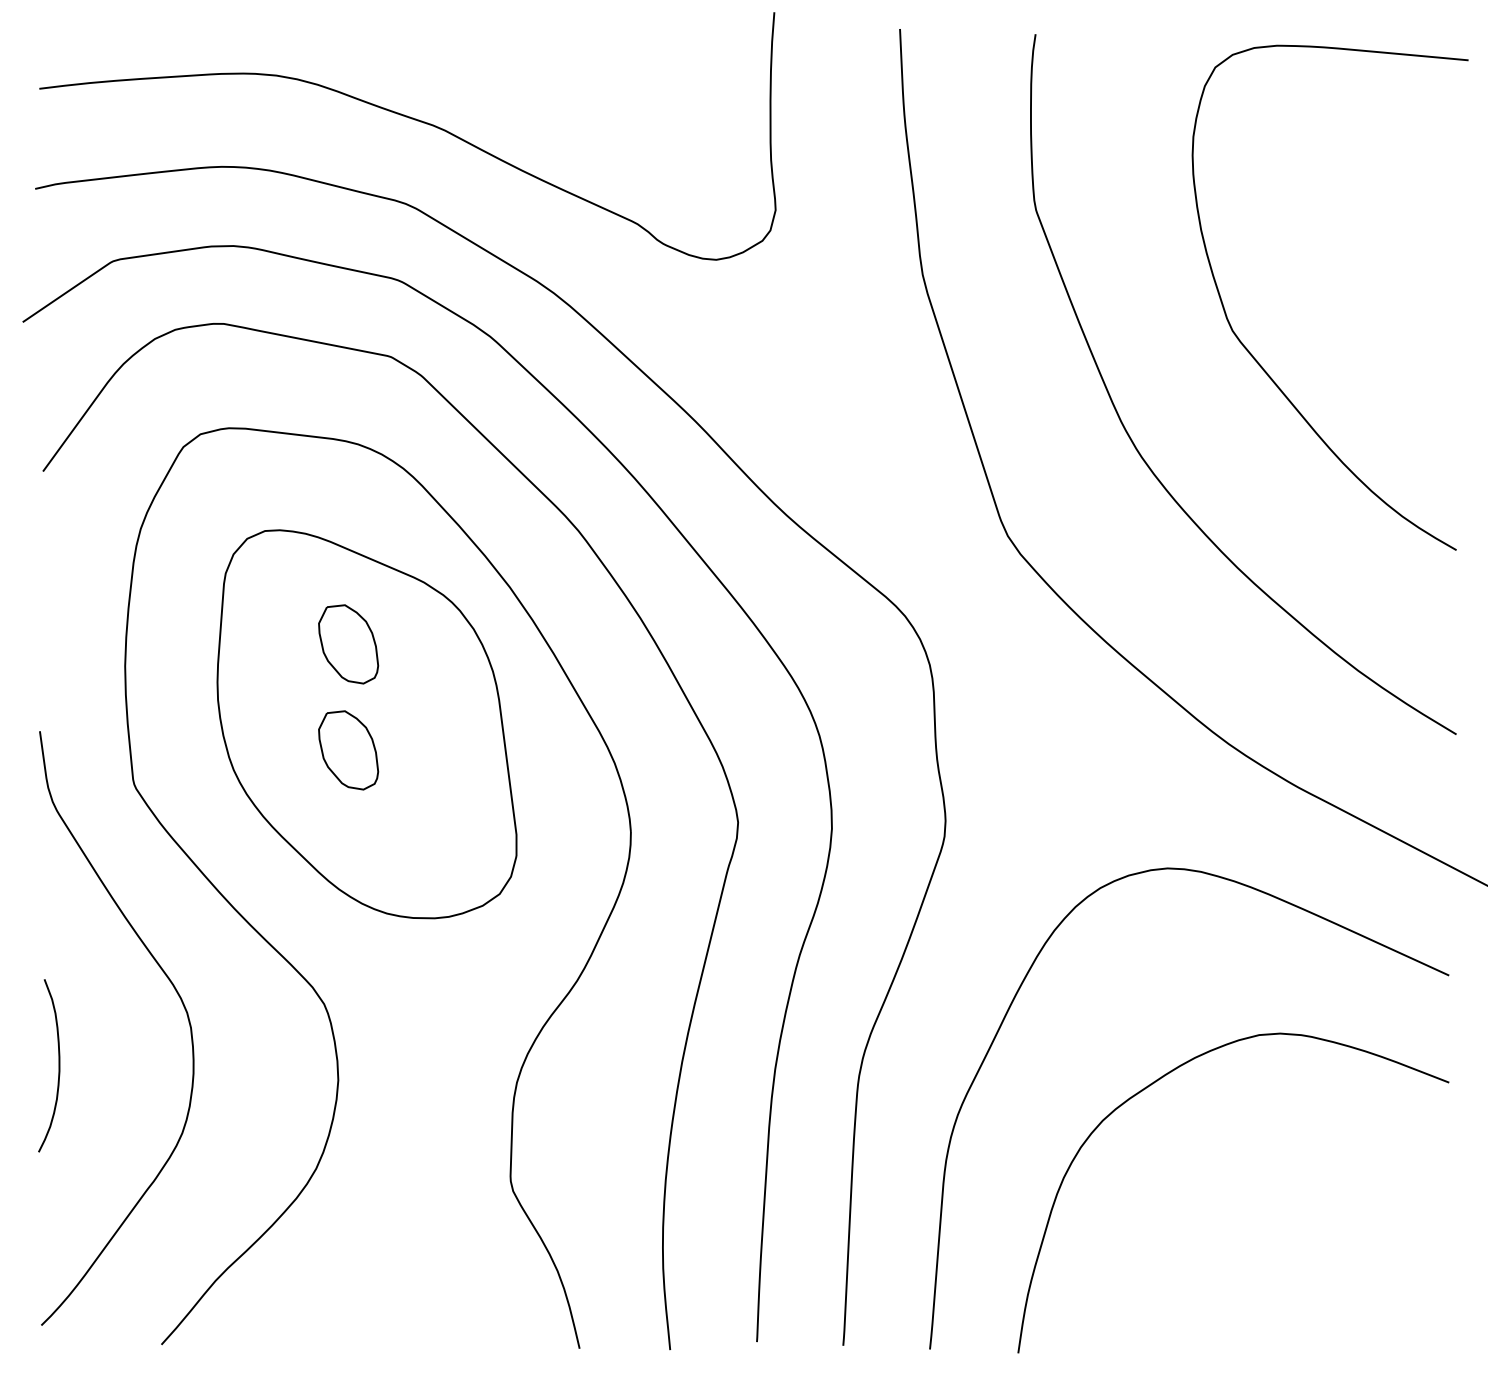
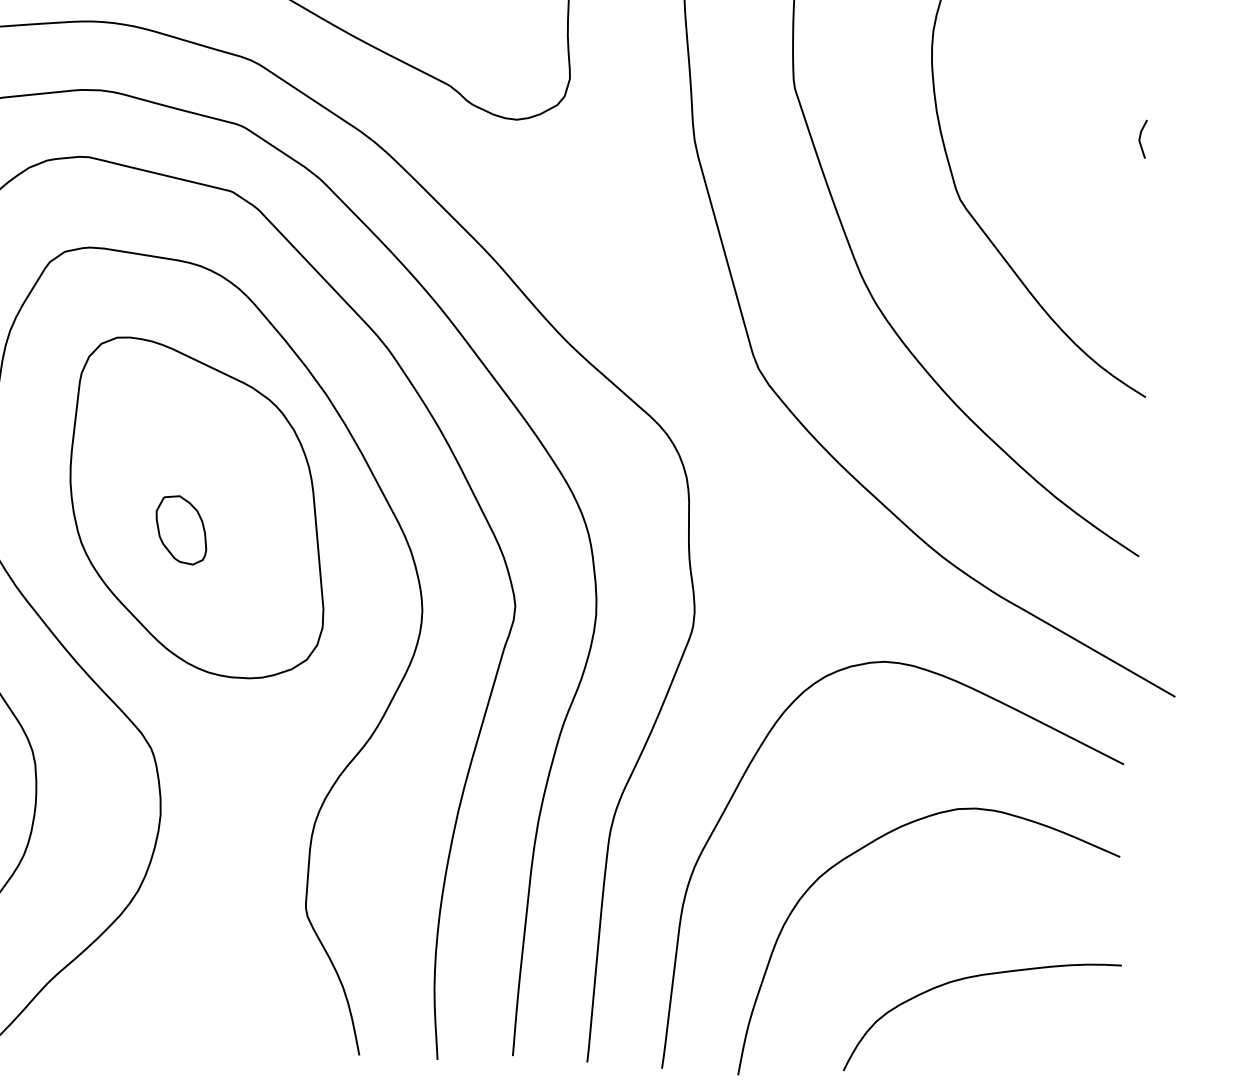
line: (1438, 249) -> (1141, 136), added
part: (348, 644) -> (185, 438), removed
curve: (1288, 1228) -> (976, 977), added

